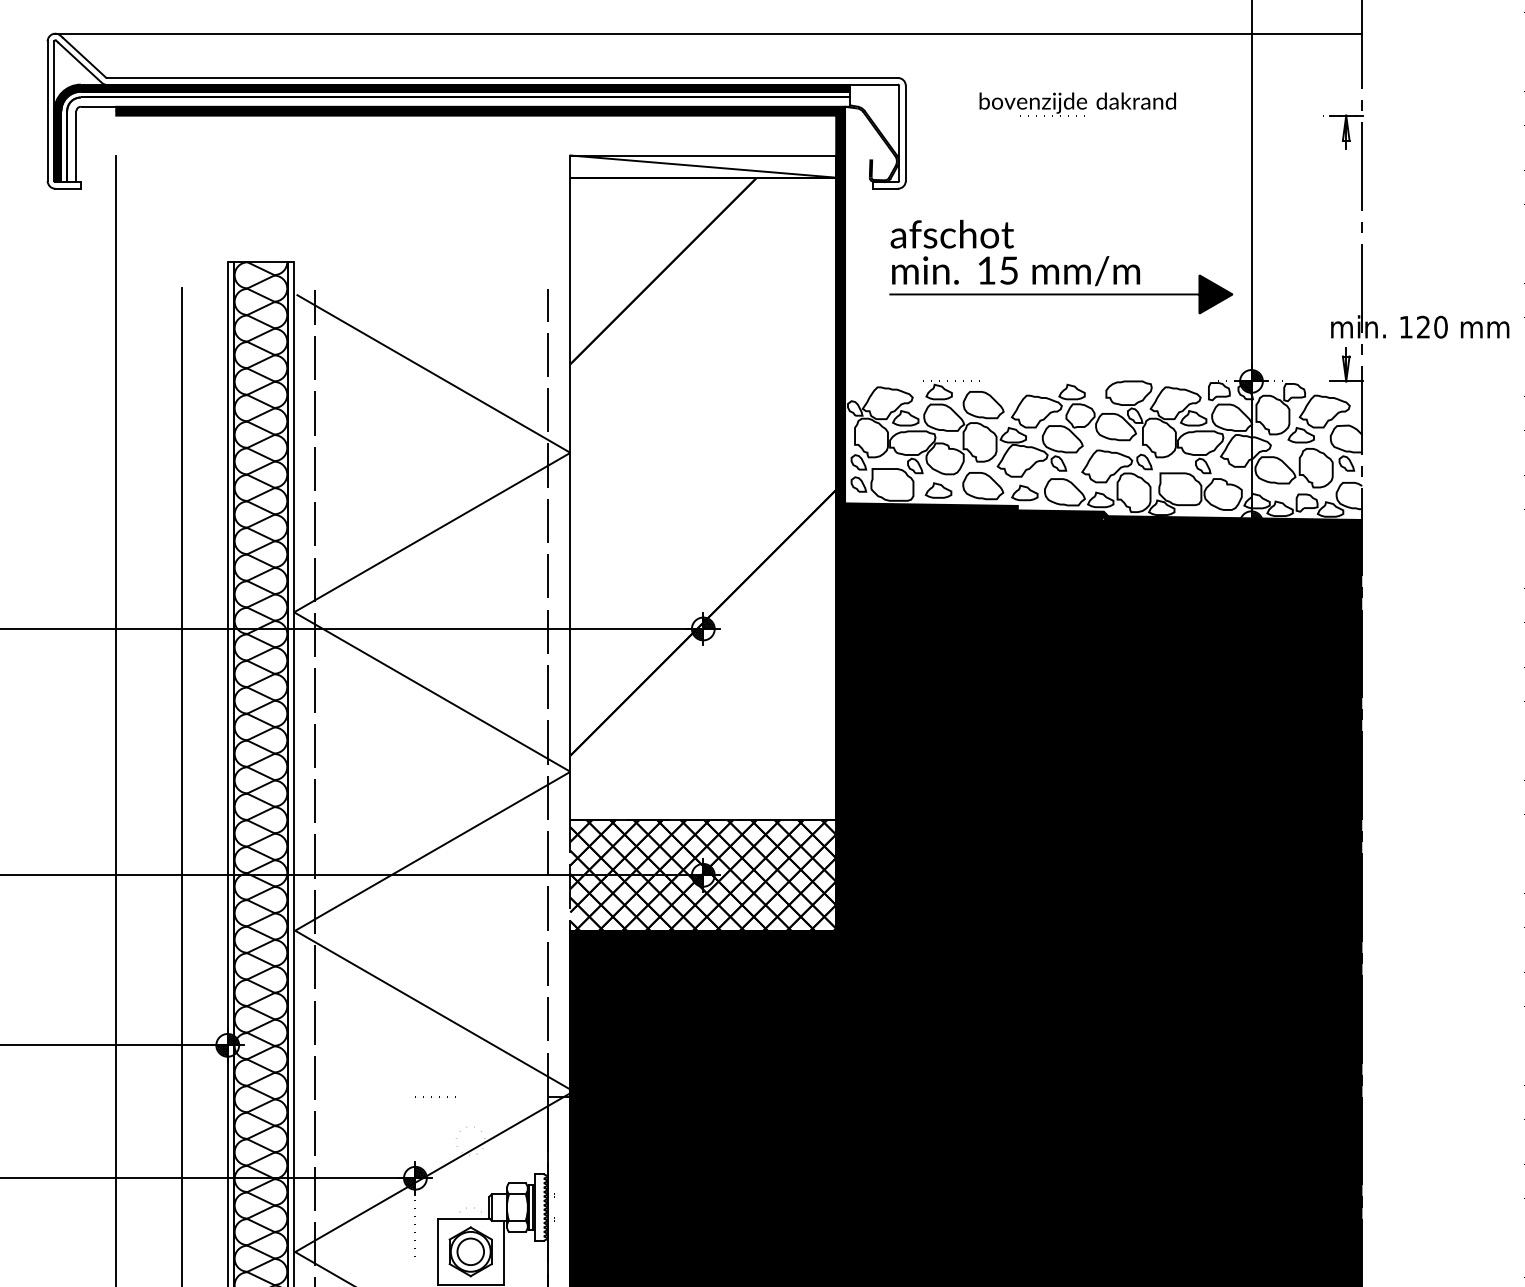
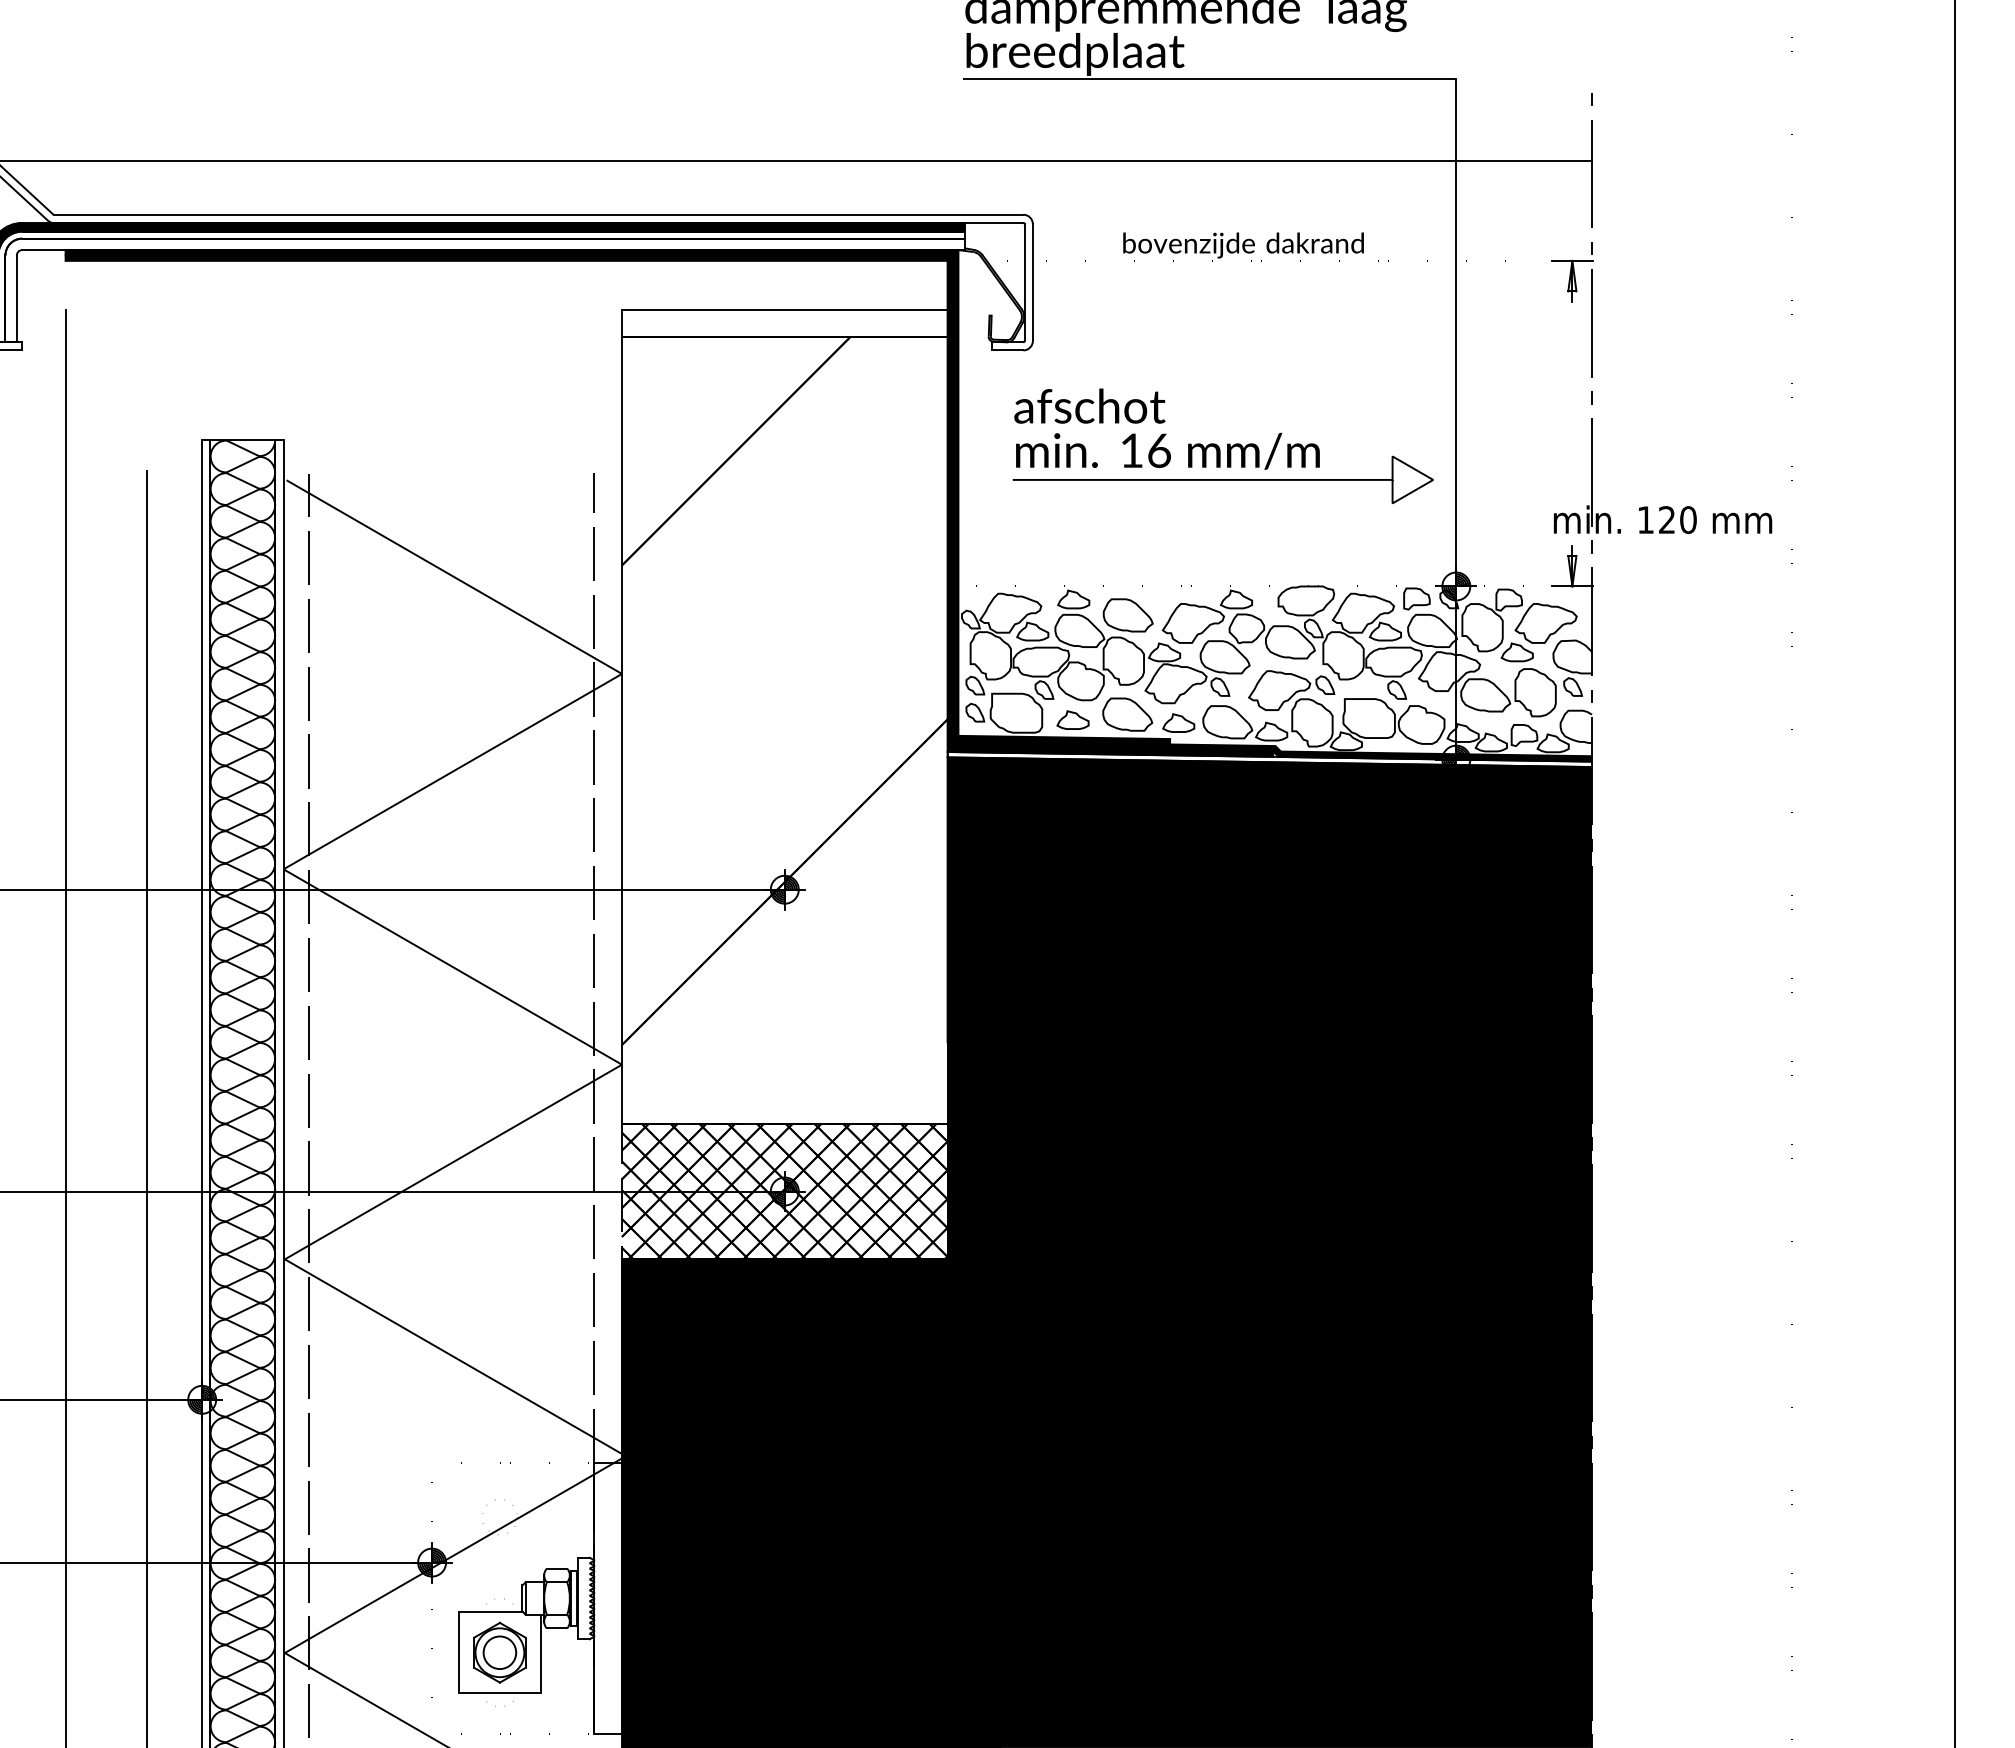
line: (703, 165) -> (784, 322), removed
text: (1009, 270) -> (1159, 450), 15 -> 16
fill: (1215, 294) -> (1412, 479), removed
fill: (1098, 522) -> (1269, 759), removed

